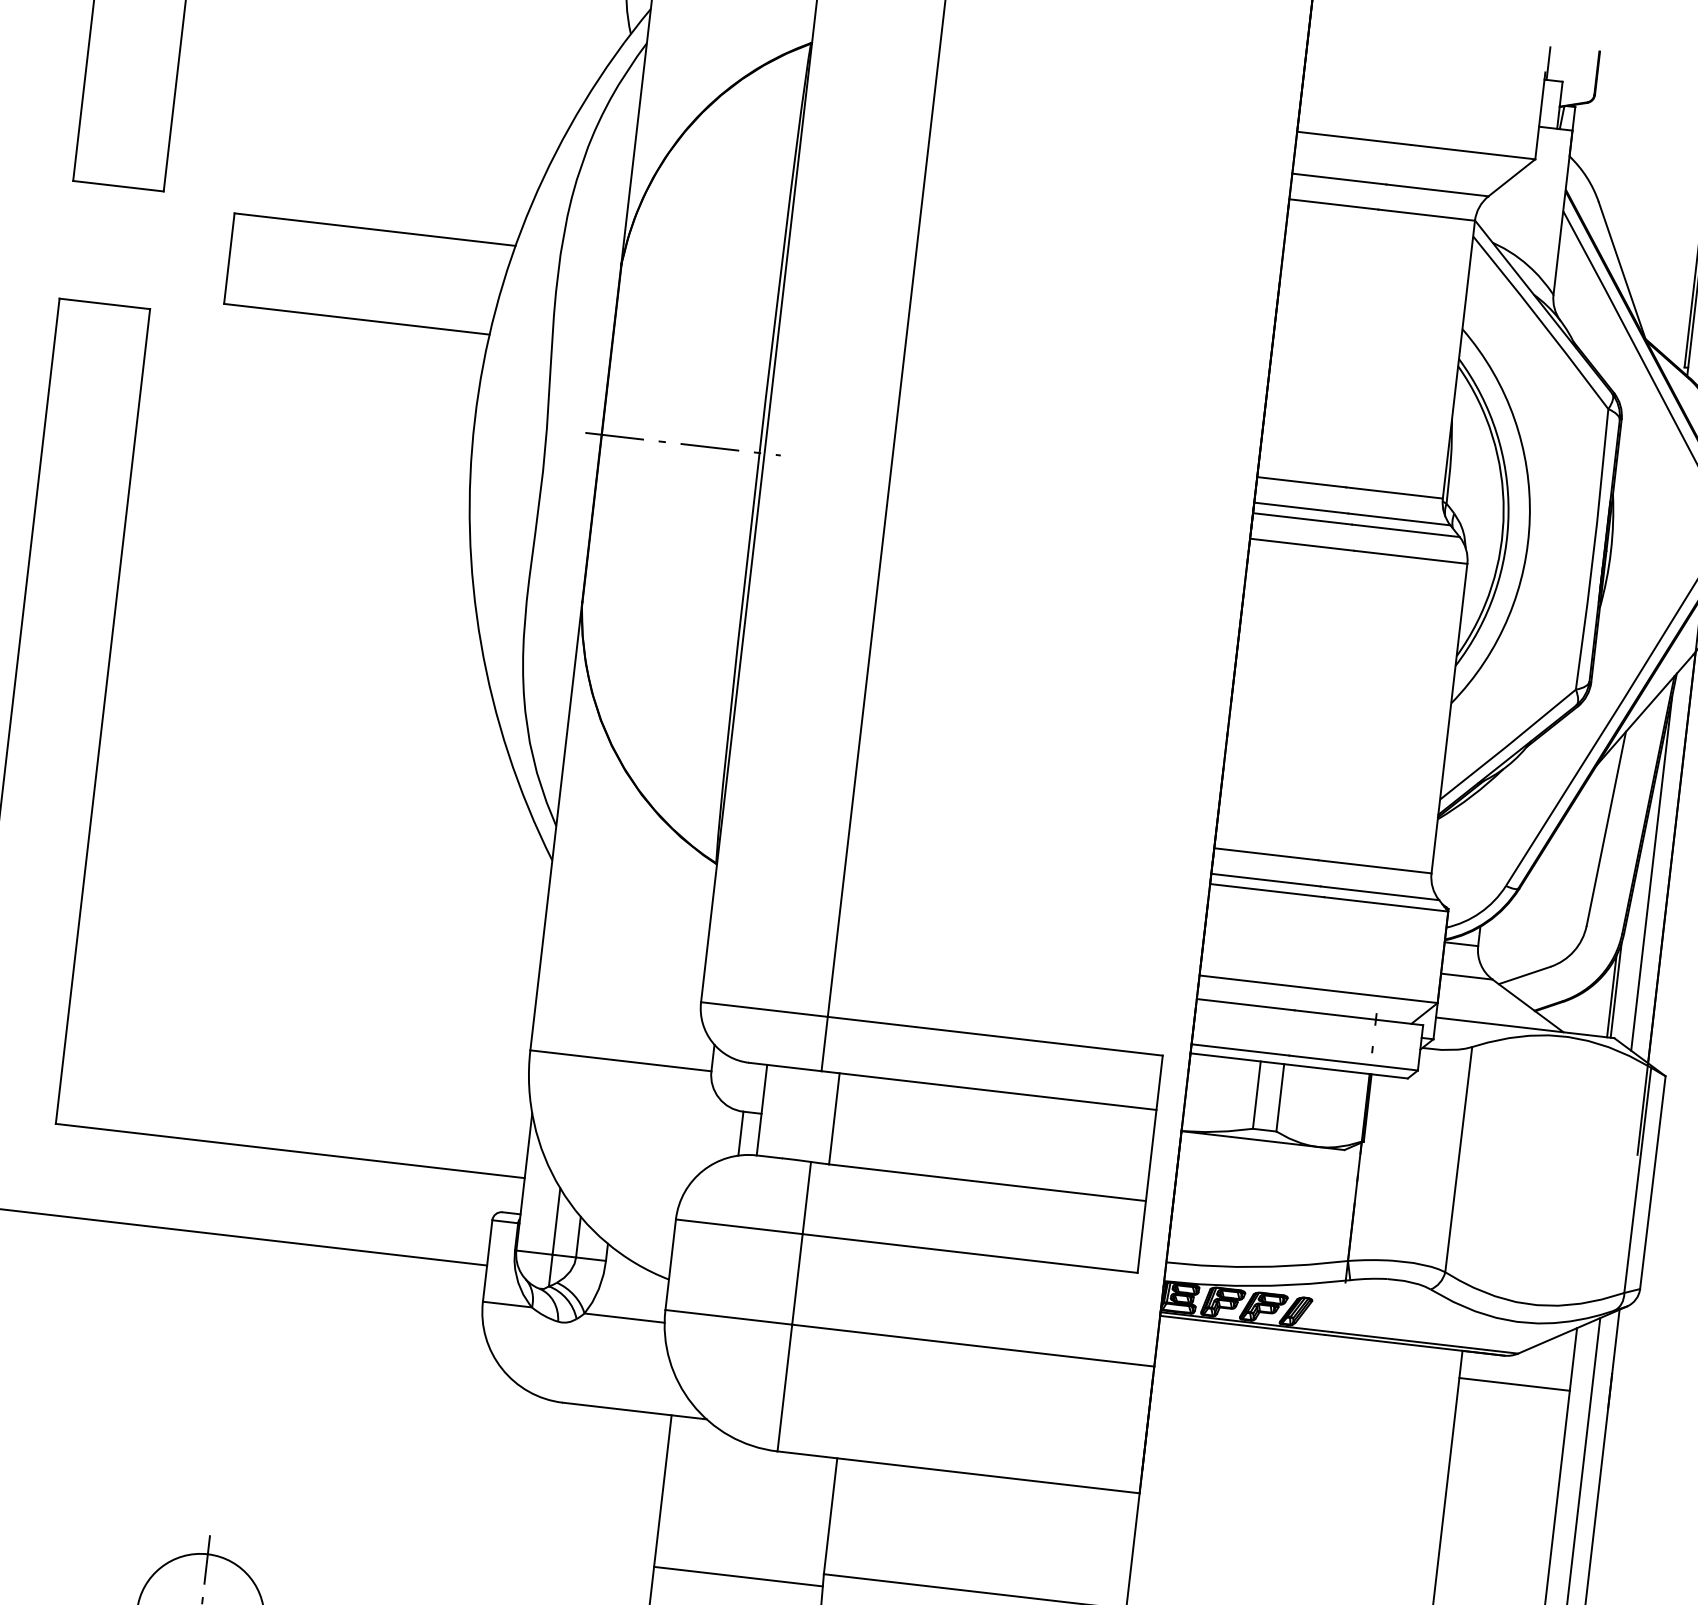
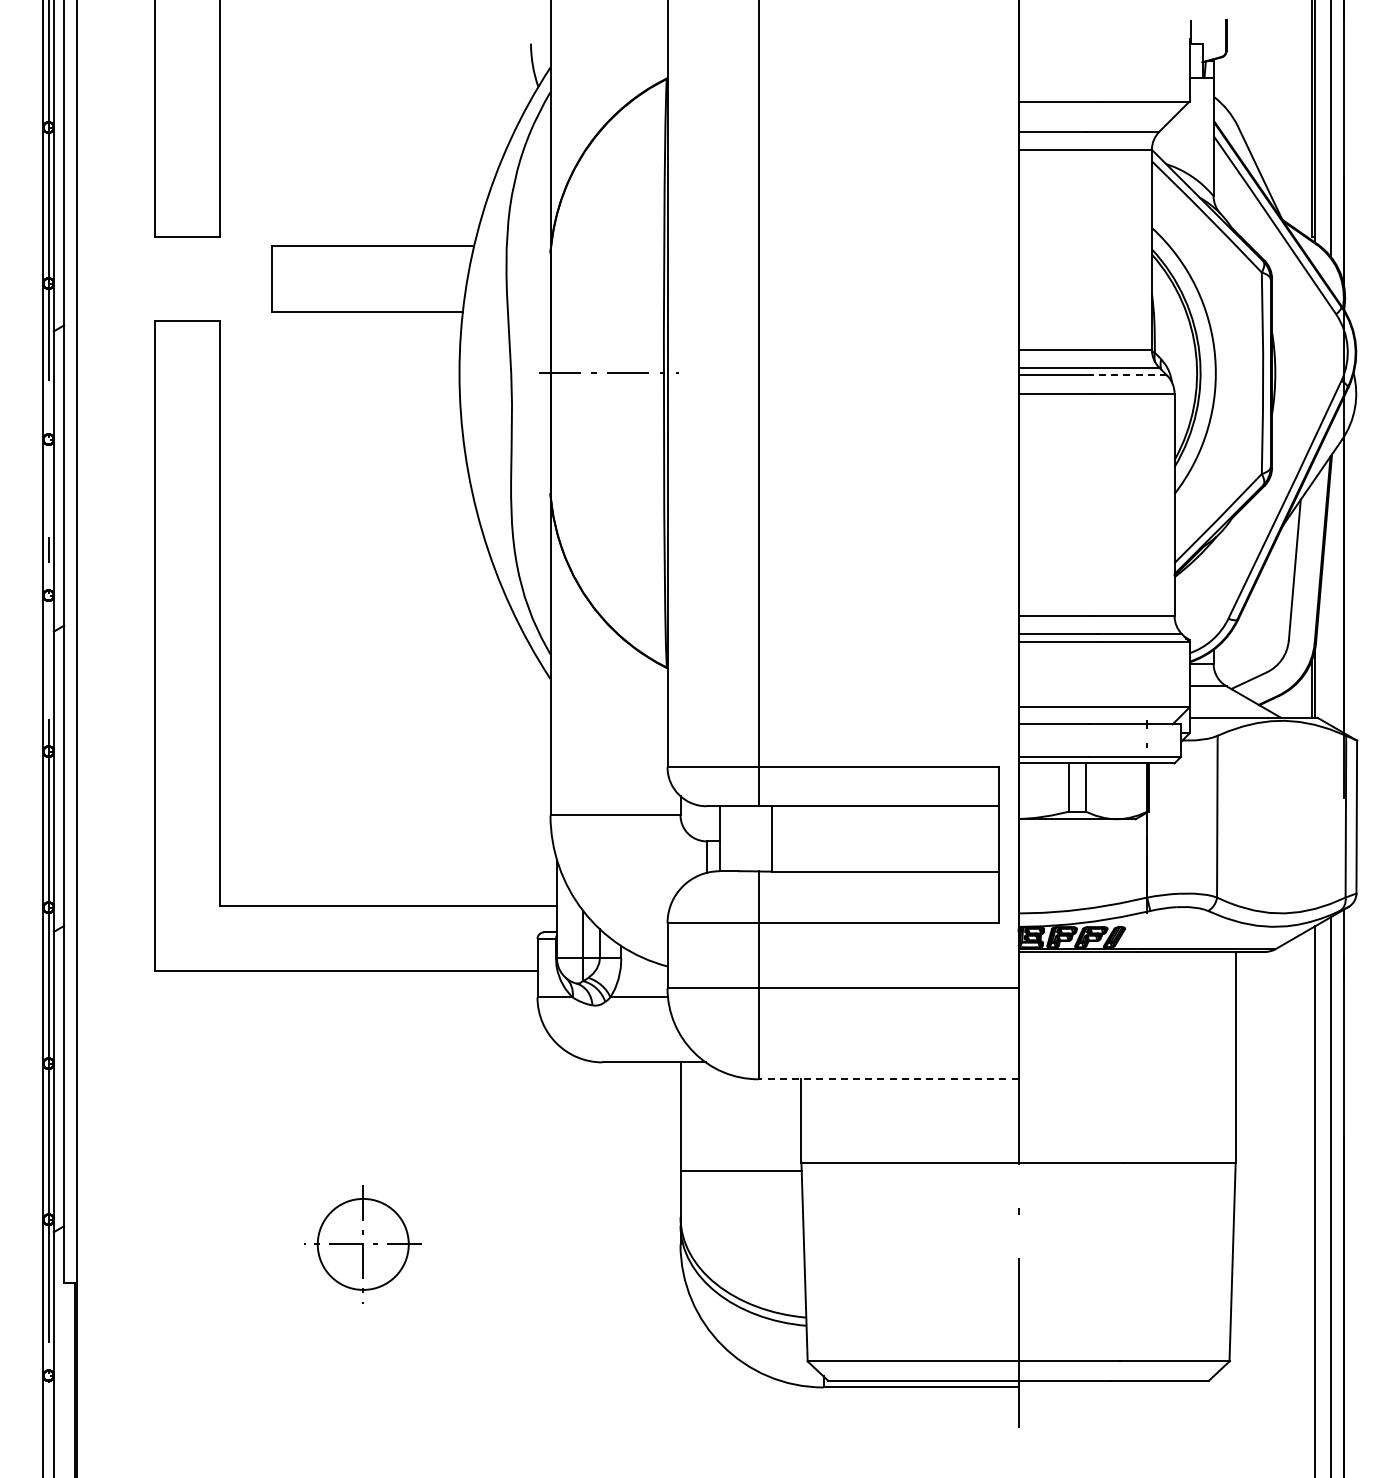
line: (1406, 530) -> (1128, 375), solid -> dashed
line: (1651, 872) -> (1330, 597), removed
line: (1514, 1384) -> (1275, 971), removed
line: (958, 1472) -> (888, 1079), solid -> dashed

